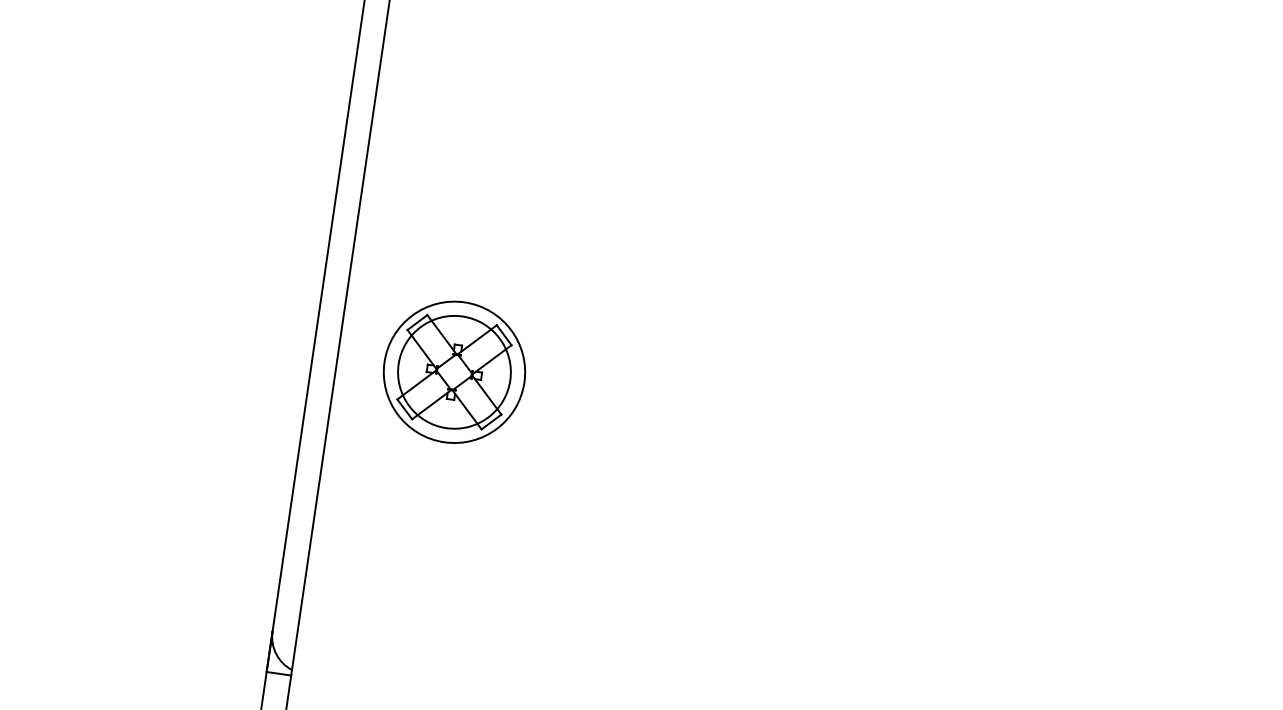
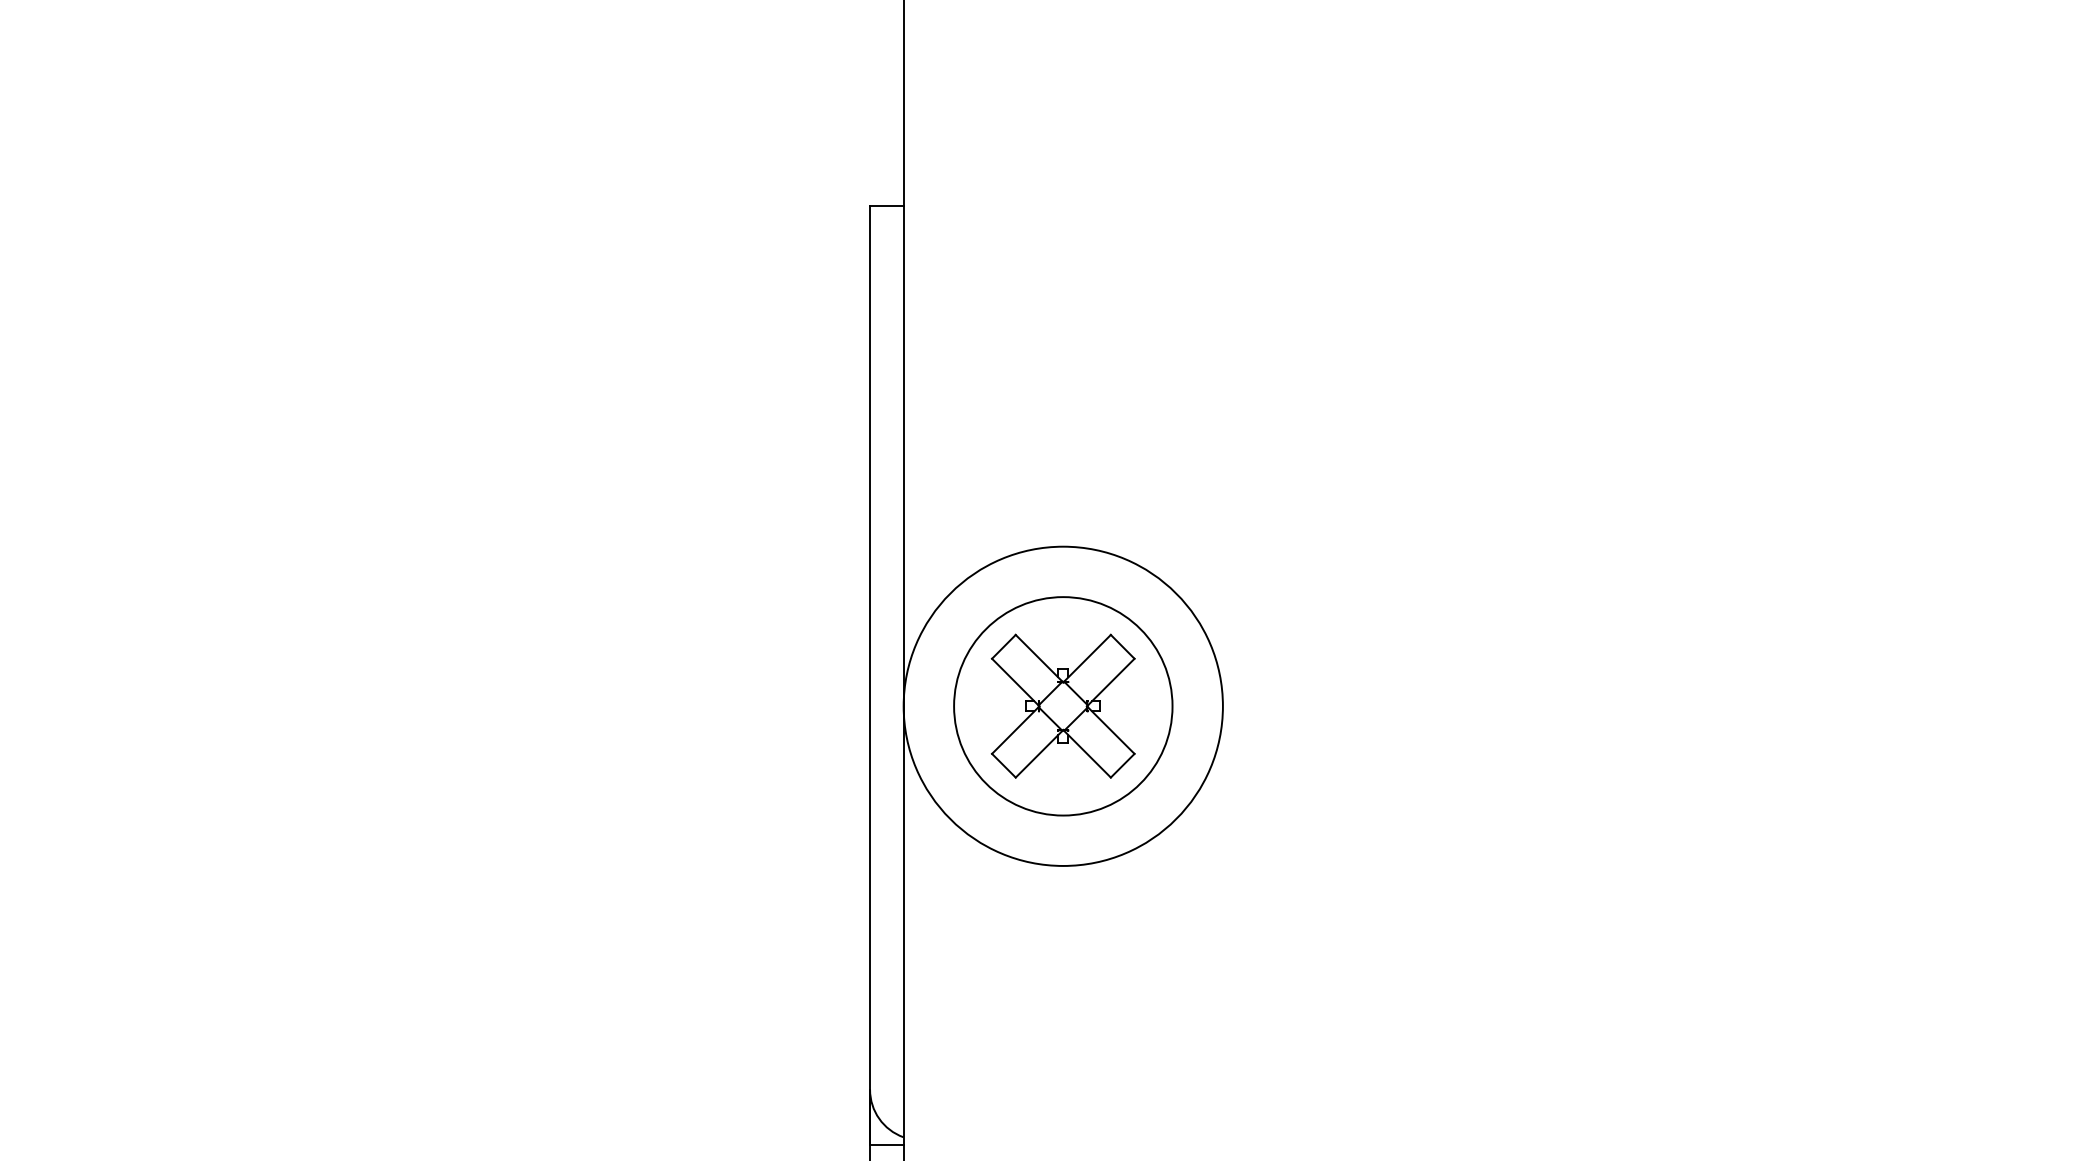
circle: (453, 371) -> (1062, 705), size x1.67
circle: (454, 372) -> (1063, 706), size x1.43

